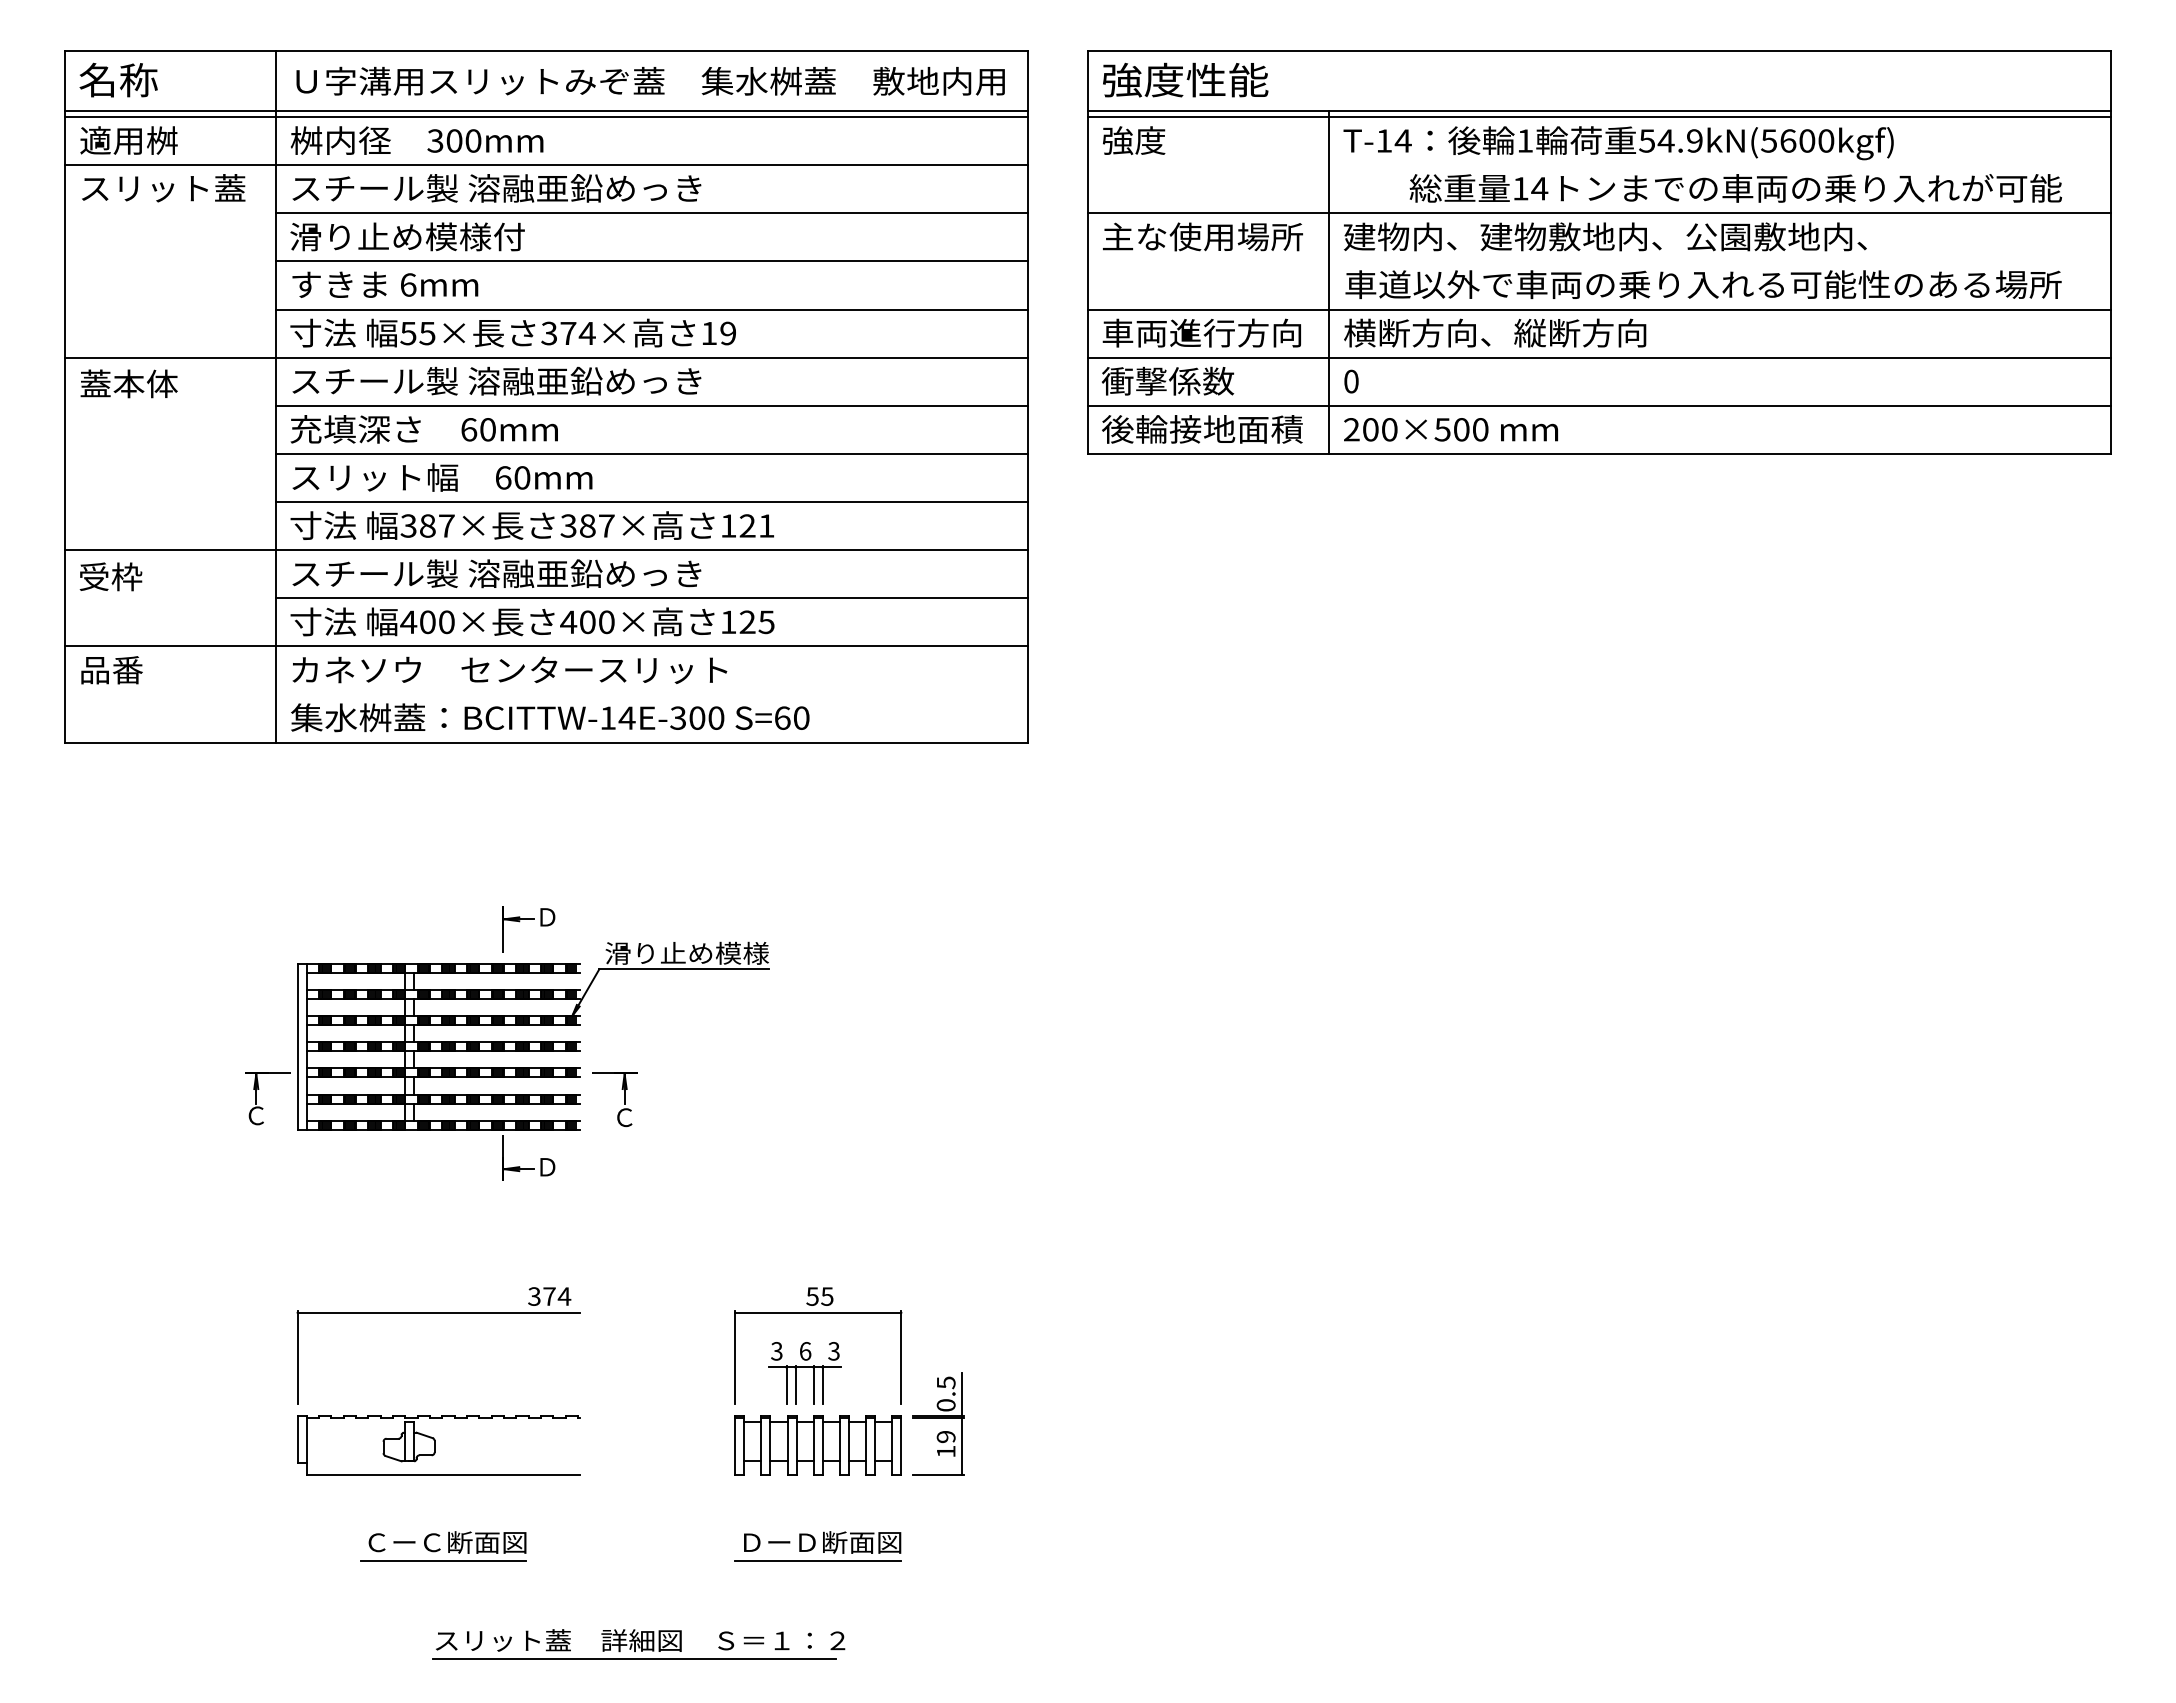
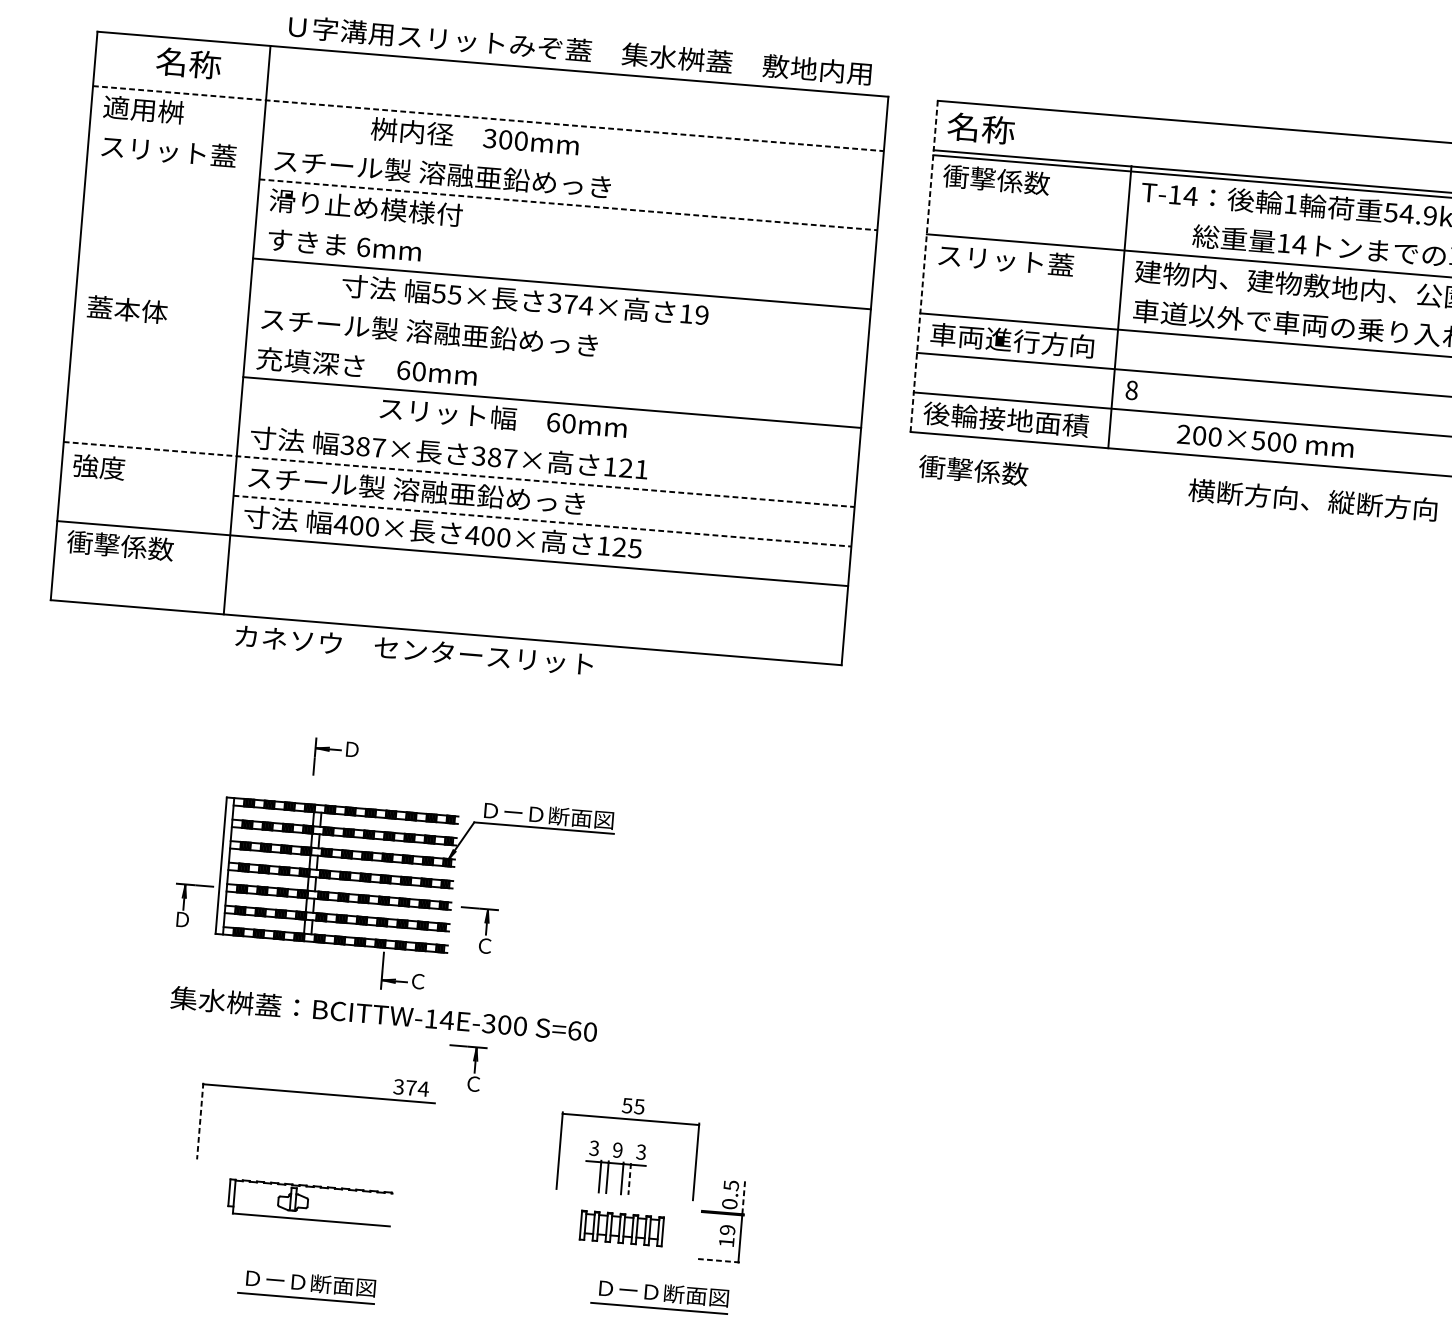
text: (118, 79) -> (188, 62), moved
text: (1185, 79) -> (1015, 130), 強度性能 -> 名称
text: (650, 80) -> (580, 49), moved
line: (546, 110) -> (488, 113), removed
line: (547, 117) -> (489, 119), solid -> dashed
text: (417, 140) -> (475, 136), moved
text: (1166, 140) -> (996, 179), 強度 -> 衝撃係数
line: (546, 165) -> (485, 158), removed
line: (652, 213) -> (569, 205), solid -> dashed
text: (1202, 236) -> (1019, 261), 主な使用場所 -> スリット蓋
line: (1087, 252) -> (923, 266), solid -> dashed
line: (651, 261) -> (564, 244), removed
text: (512, 332) -> (524, 299), moved
text: (1495, 332) -> (1313, 499), moved
line: (546, 357) -> (472, 316), removed
text: (1168, 380) -> (974, 469), moved
text: (1351, 381) -> (1131, 390), 0 -> 8
line: (651, 405) -> (555, 362), removed
text: (1450, 429) -> (1265, 440), moved
text: (442, 477) -> (503, 418), moved
line: (651, 502) -> (548, 442), removed
line: (547, 550) -> (459, 474), solid -> dashed
text: (110, 576) -> (99, 466), 受枠 -> 強度
line: (652, 598) -> (542, 521), solid -> dashed
text: (143, 669) -> (119, 545), 品番 -> 衝撃係数
text: (509, 669) -> (414, 649), moved
text: (550, 717) -> (384, 1014), moved
part: (528, 919) -> (336, 750), moved
text: (686, 952) -> (547, 814), 滑り止め模様 -> ＤーＤ断面図
text: (256, 1115) -> (182, 919), Ｃ -> Ｄ
text: (547, 1166) -> (418, 980), Ｄ -> Ｃ
part: (624, 1267) -> (474, 1069), added
text: (805, 1351) -> (617, 1150), 6 -> 9
line: (297, 1357) -> (200, 1121), solid -> dashed
line: (822, 1385) -> (629, 1179), solid -> dashed
line: (962, 1394) -> (743, 1196), solid -> dashed
part: (438, 1445) -> (309, 1202), size x0.7
part: (817, 1445) -> (621, 1228), size x0.6
line: (938, 1474) -> (718, 1260), solid -> dashed
text: (404, 1542) -> (275, 1280), ＣーＣ断面図 -> ＤーＤ断面図
part: (817, 1546) -> (659, 1296), moved

